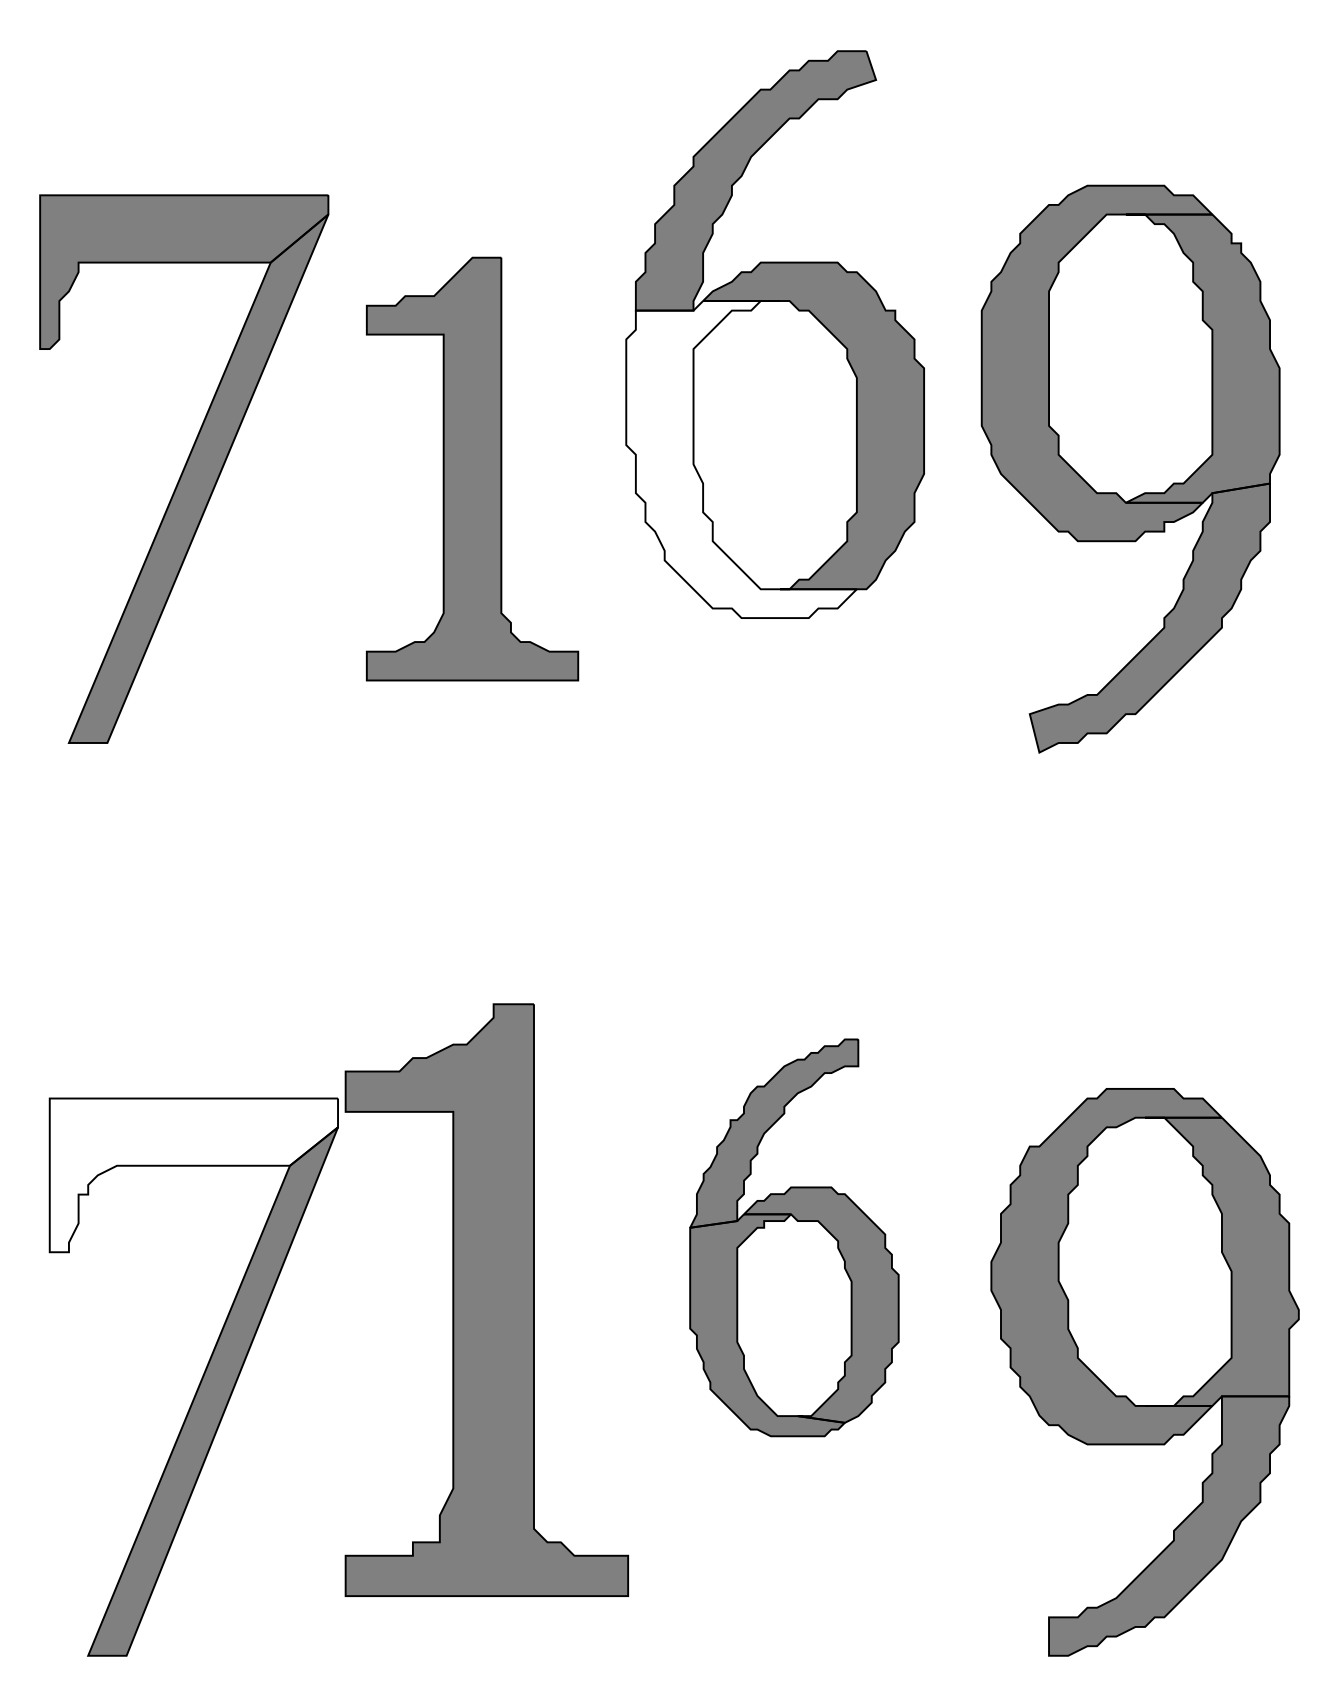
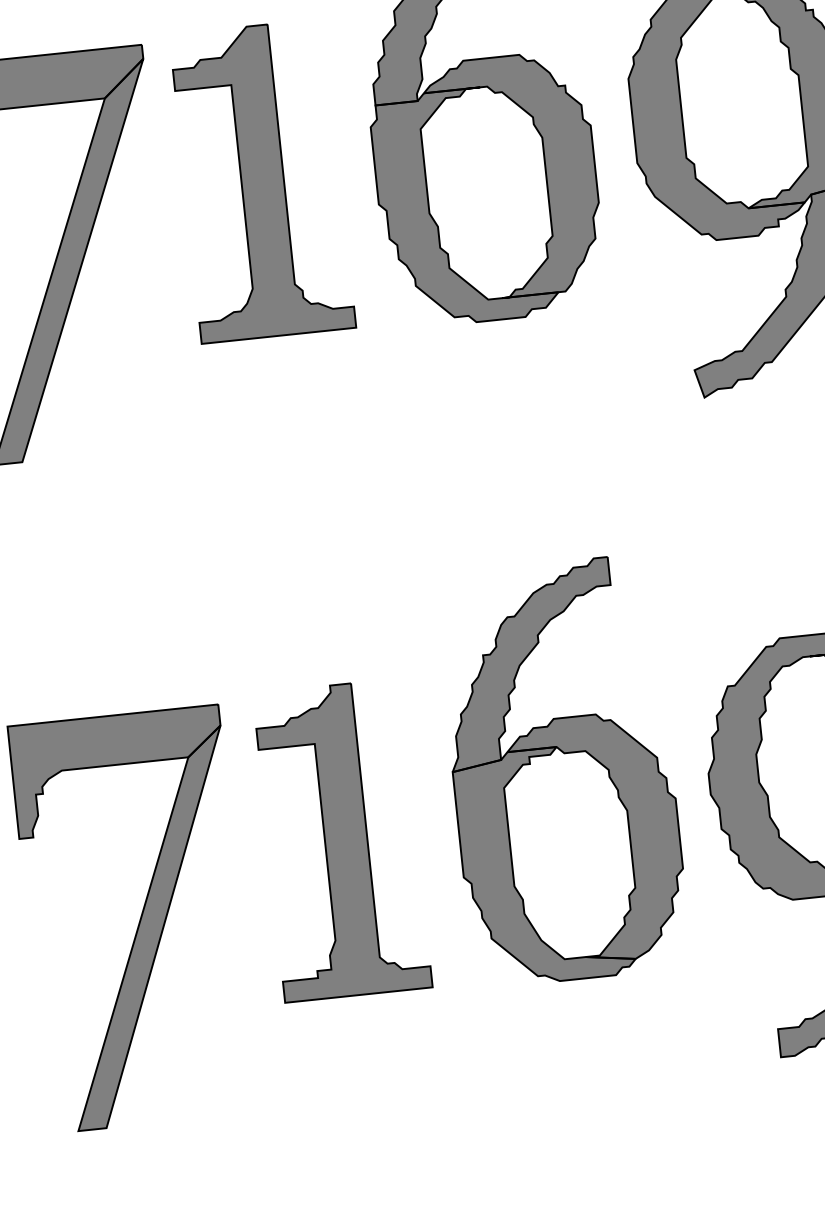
fill: (741, 459) -> (464, 206), added
part: (472, 468) -> (262, 180), moved
fill: (193, 1175) -> (118, 771), added
part: (794, 1237) -> (562, 770), size x1.43
part: (486, 1300) -> (342, 840), size x0.71

